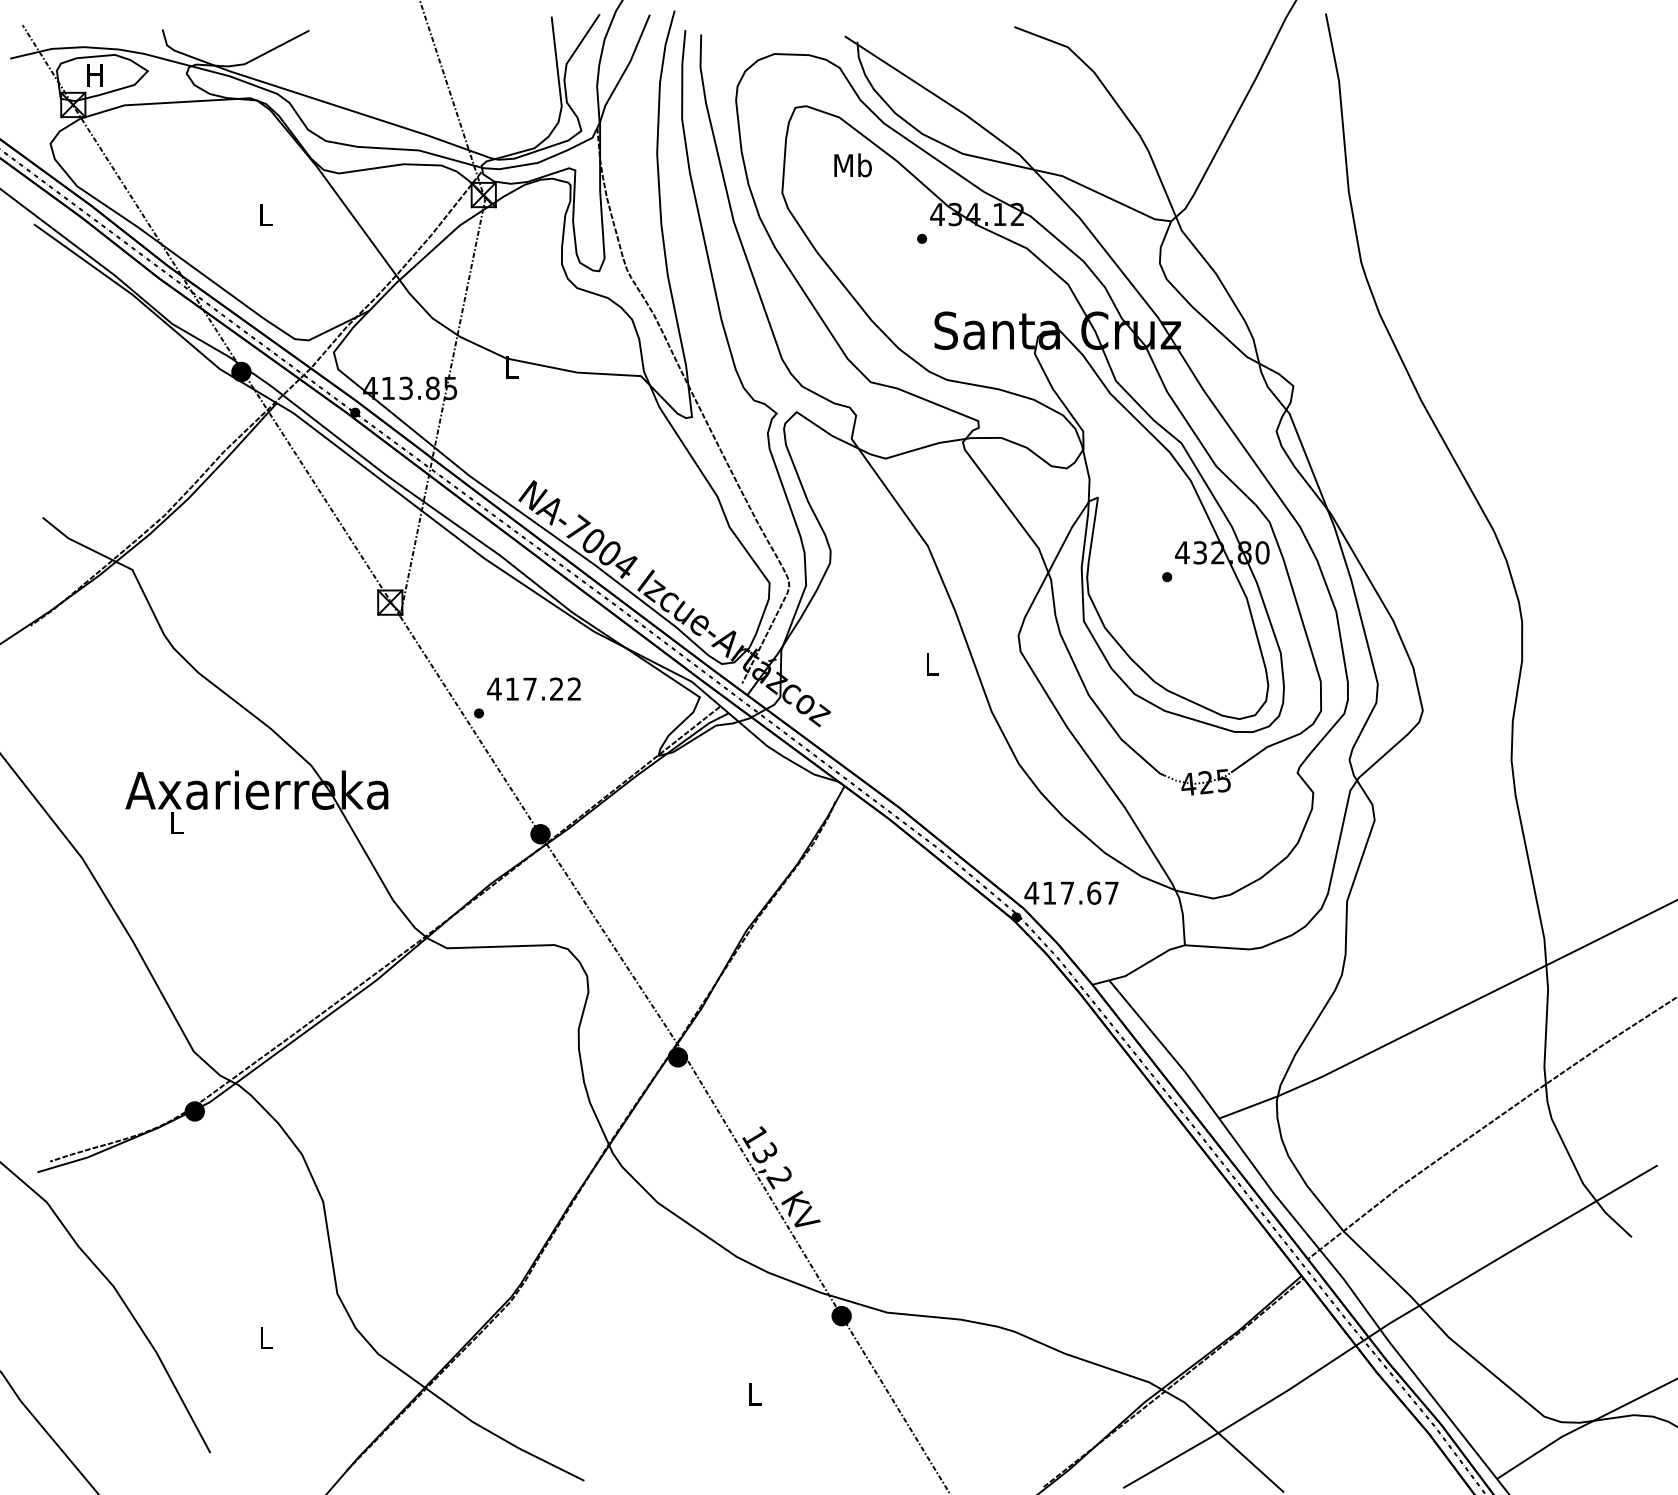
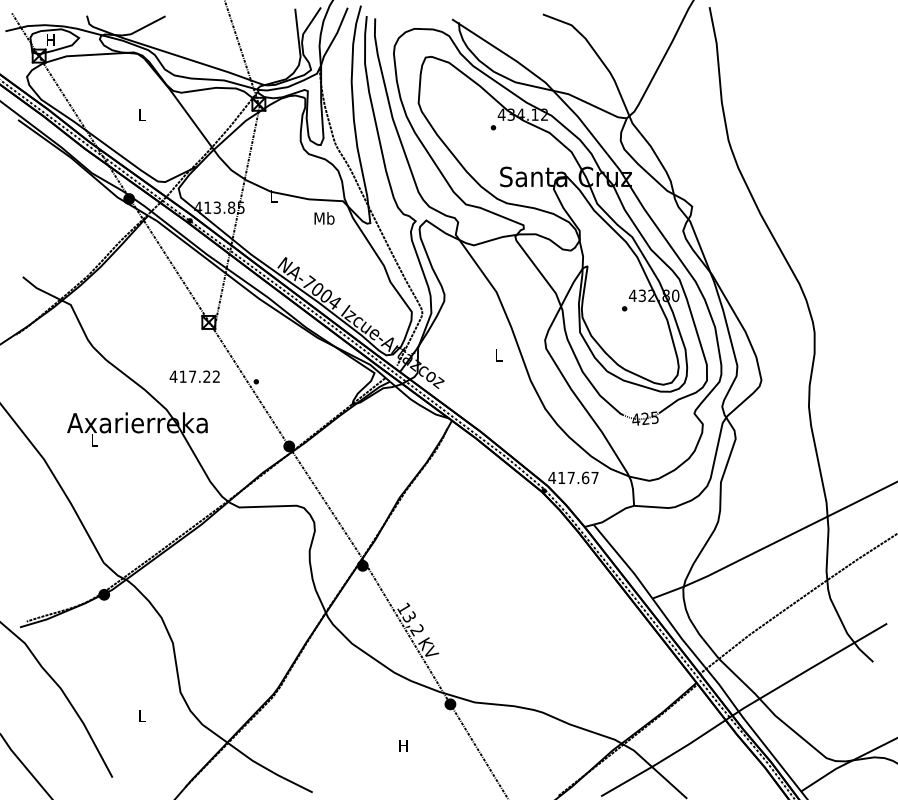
text: (853, 165) -> (324, 218), moved
text: (533, 688) -> (194, 376), moved
text: (753, 1393) -> (403, 745), L -> H

